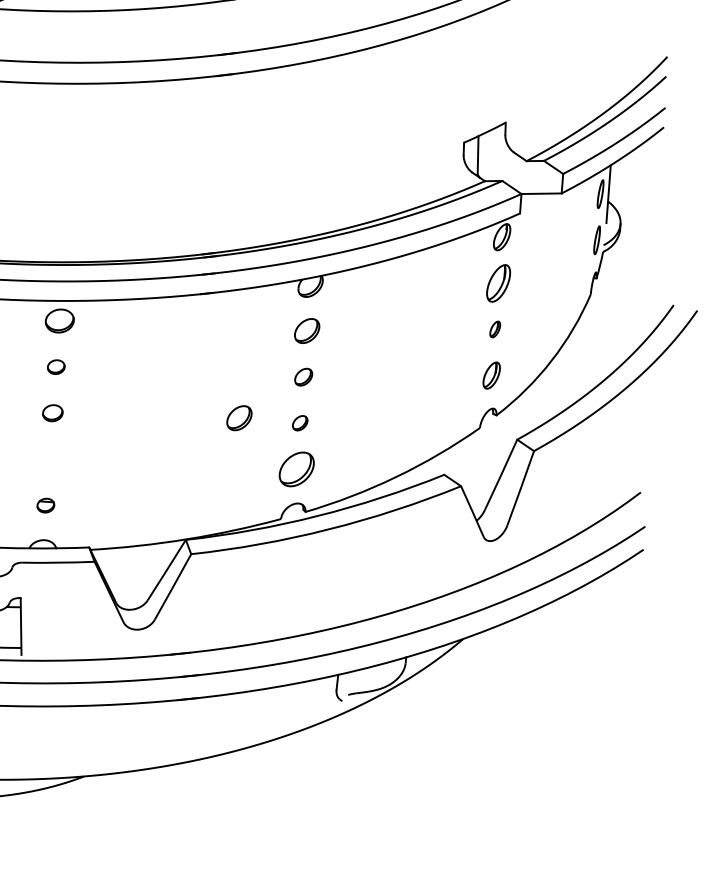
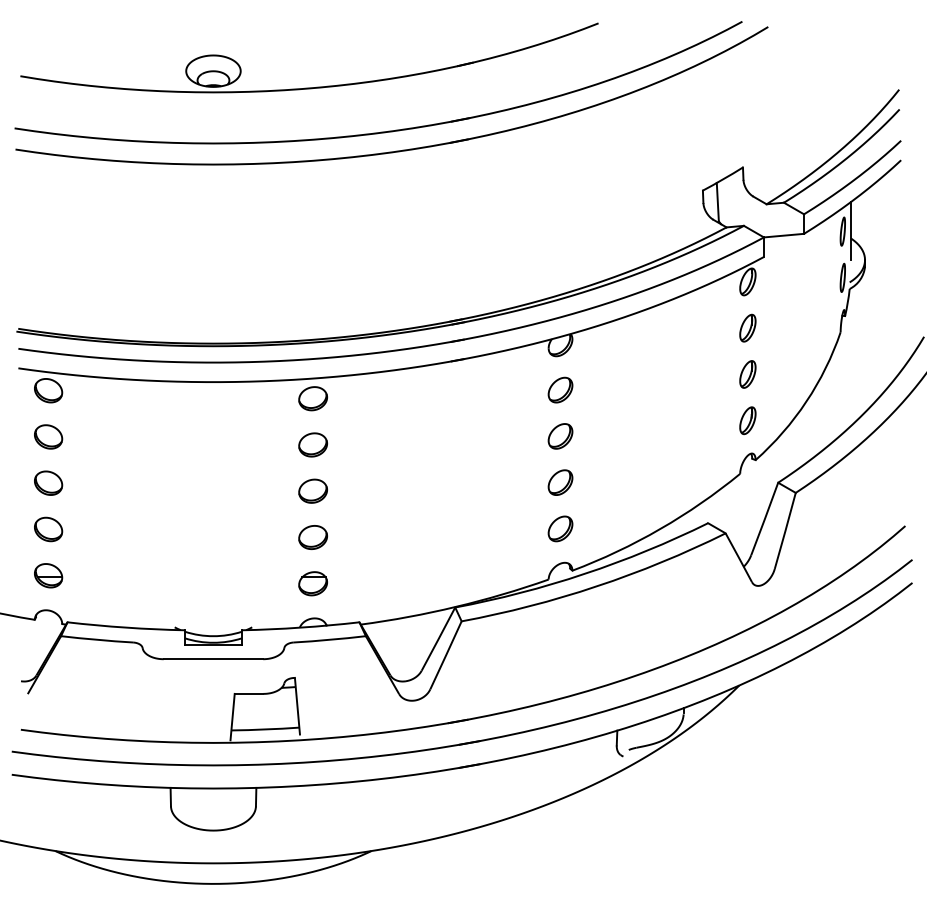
part: (498, 282) -> (747, 327), size x0.71
part: (494, 329) -> (747, 374), size x1.67
part: (55, 366) -> (312, 444), size x1.67
part: (303, 377) -> (560, 436), size x1.43
part: (52, 412) -> (312, 490), size x1.43
part: (239, 417) -> (499, 481), removed
part: (300, 423) -> (560, 482), size x1.67
part: (48, 459) -> (312, 537), added
part: (296, 469) -> (560, 528), size x0.71
part: (45, 505) -> (312, 583), size x1.67

